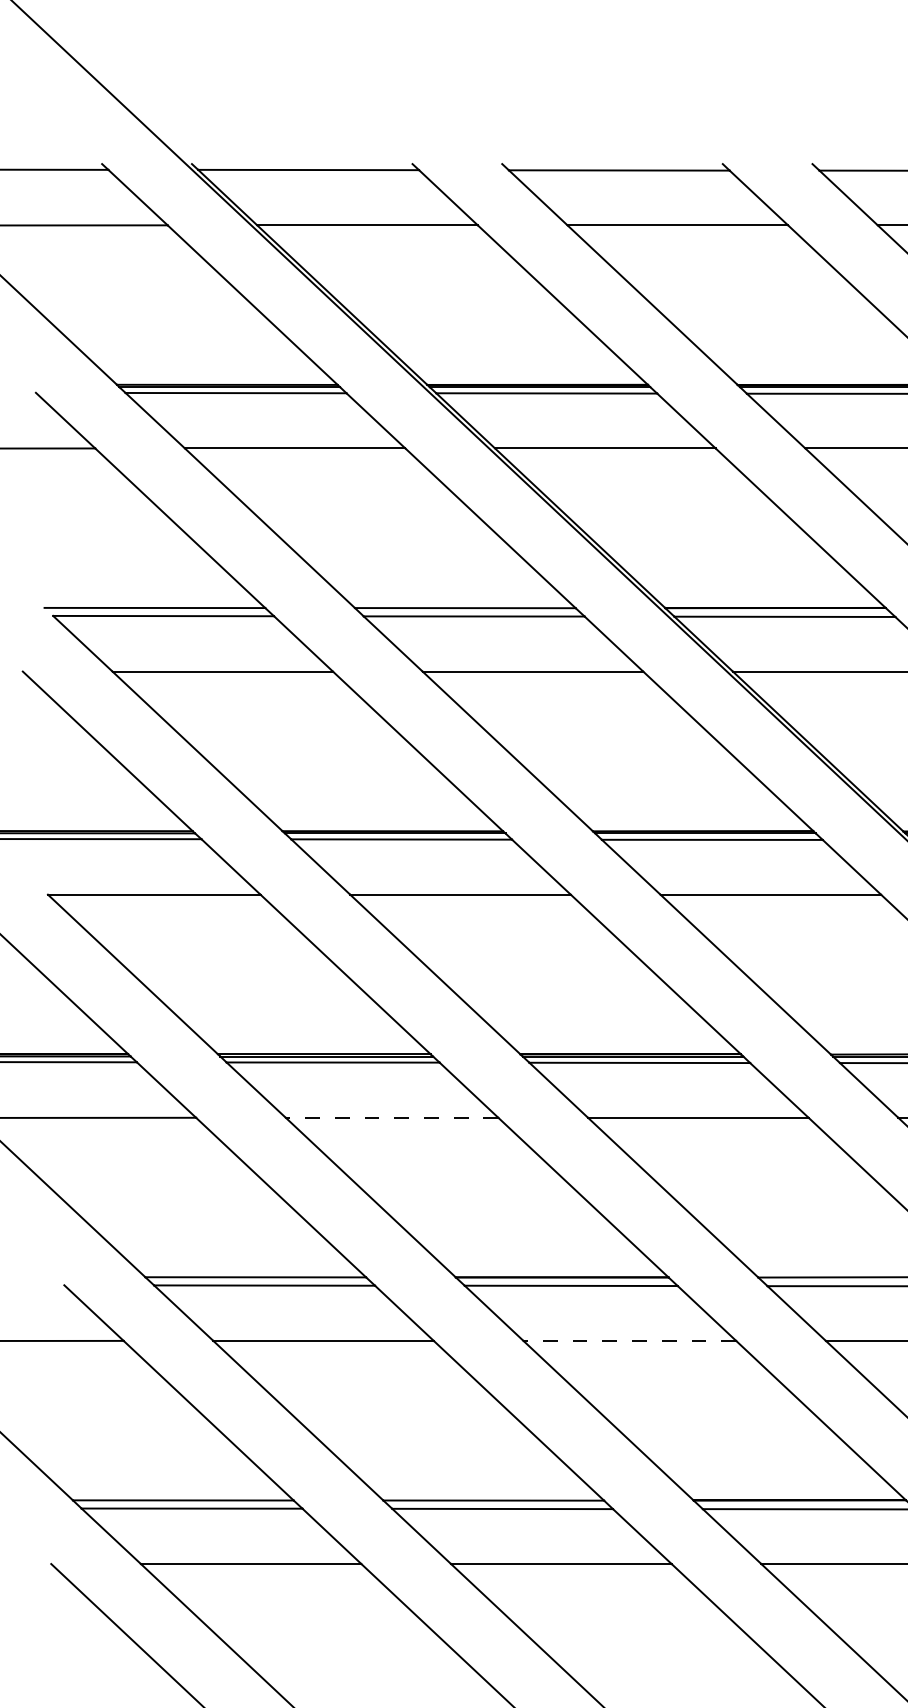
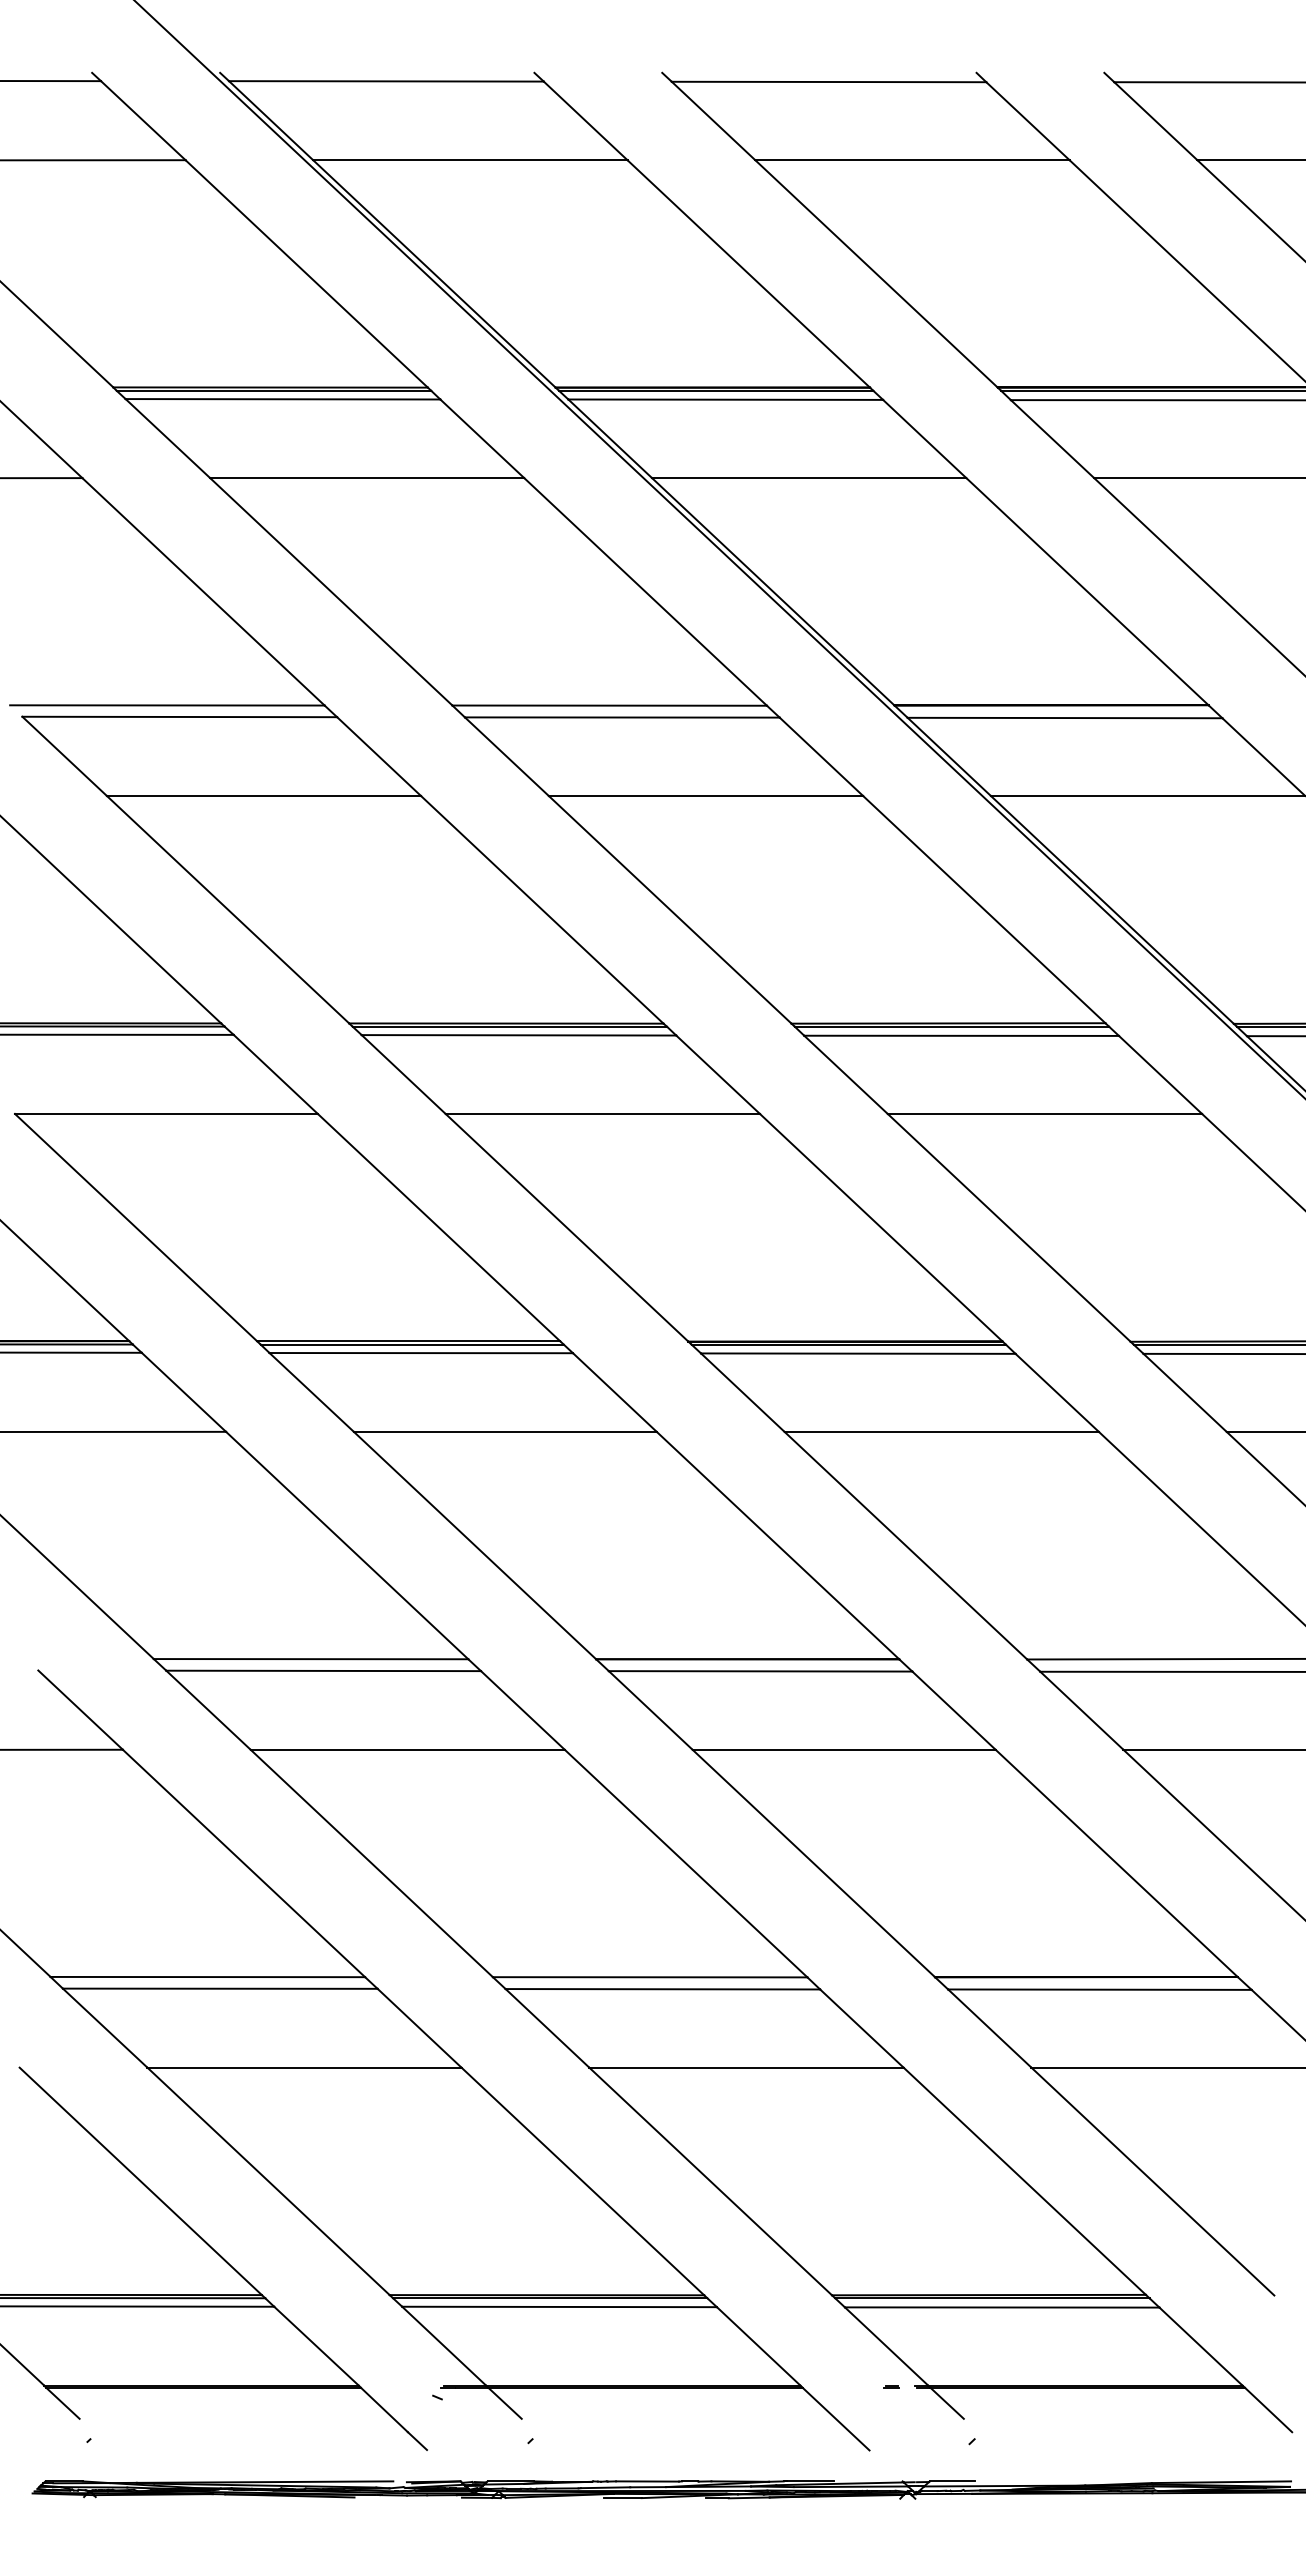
line: (391, 1117) -> (504, 1431), dashed -> solid
line: (630, 1340) -> (844, 1749), dashed -> solid

